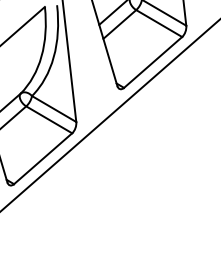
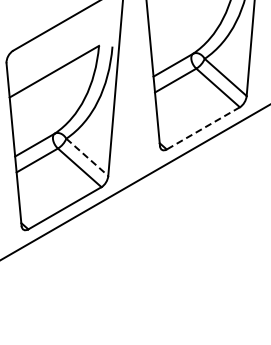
line: (152, 62) -> (202, 128), solid -> dashed
line: (54, 109) -> (87, 157), solid -> dashed

